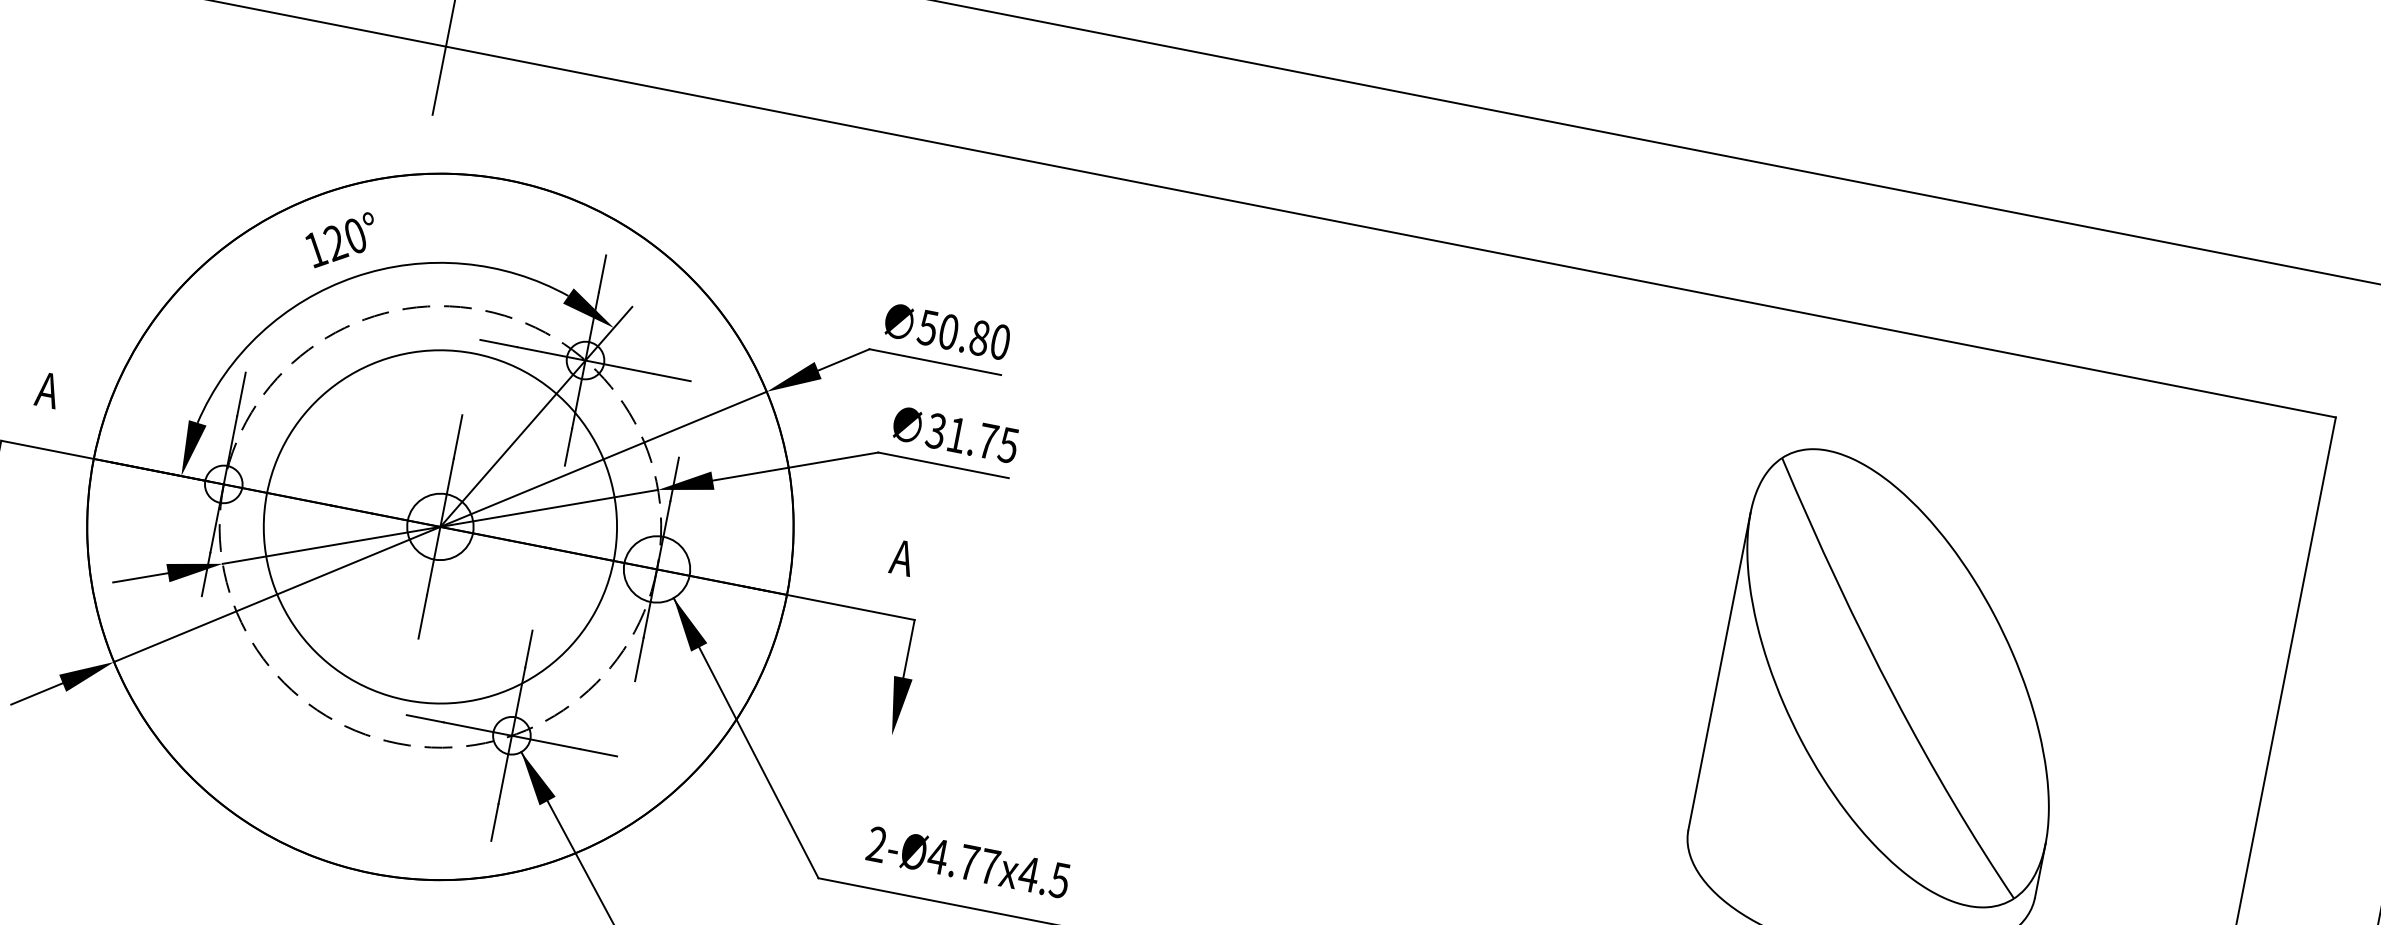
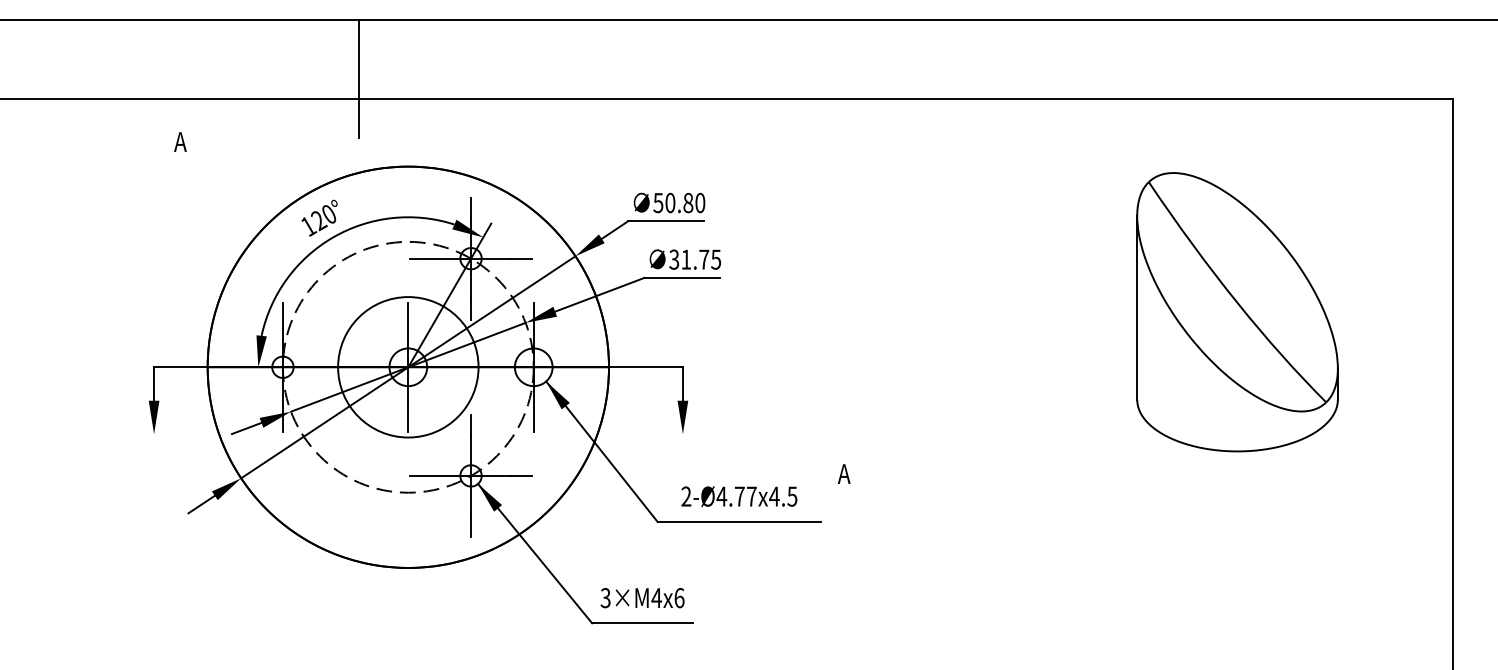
text: (47, 389) -> (180, 141), moved
circle: (440, 525) -> (408, 366), size x0.7
text: (902, 557) -> (844, 473), moved

